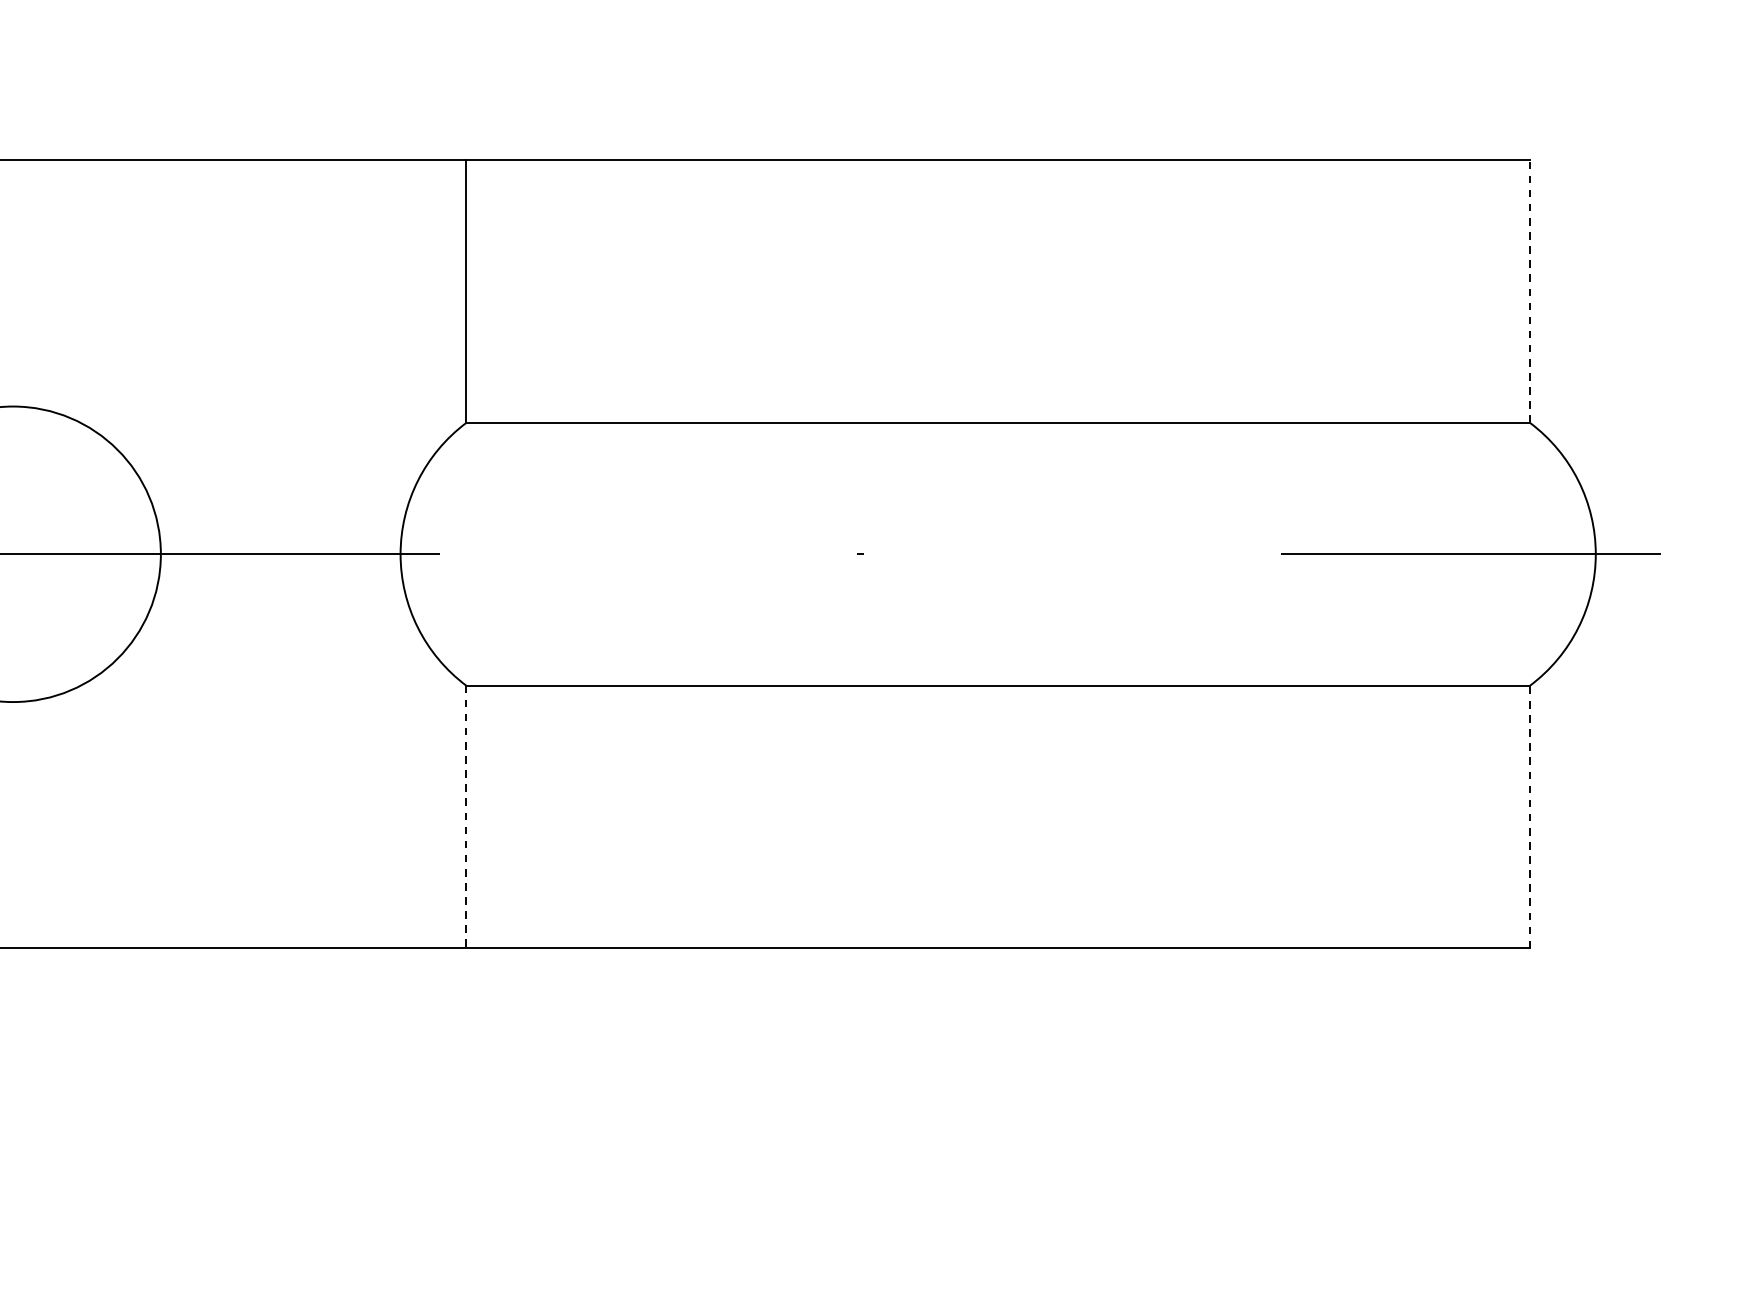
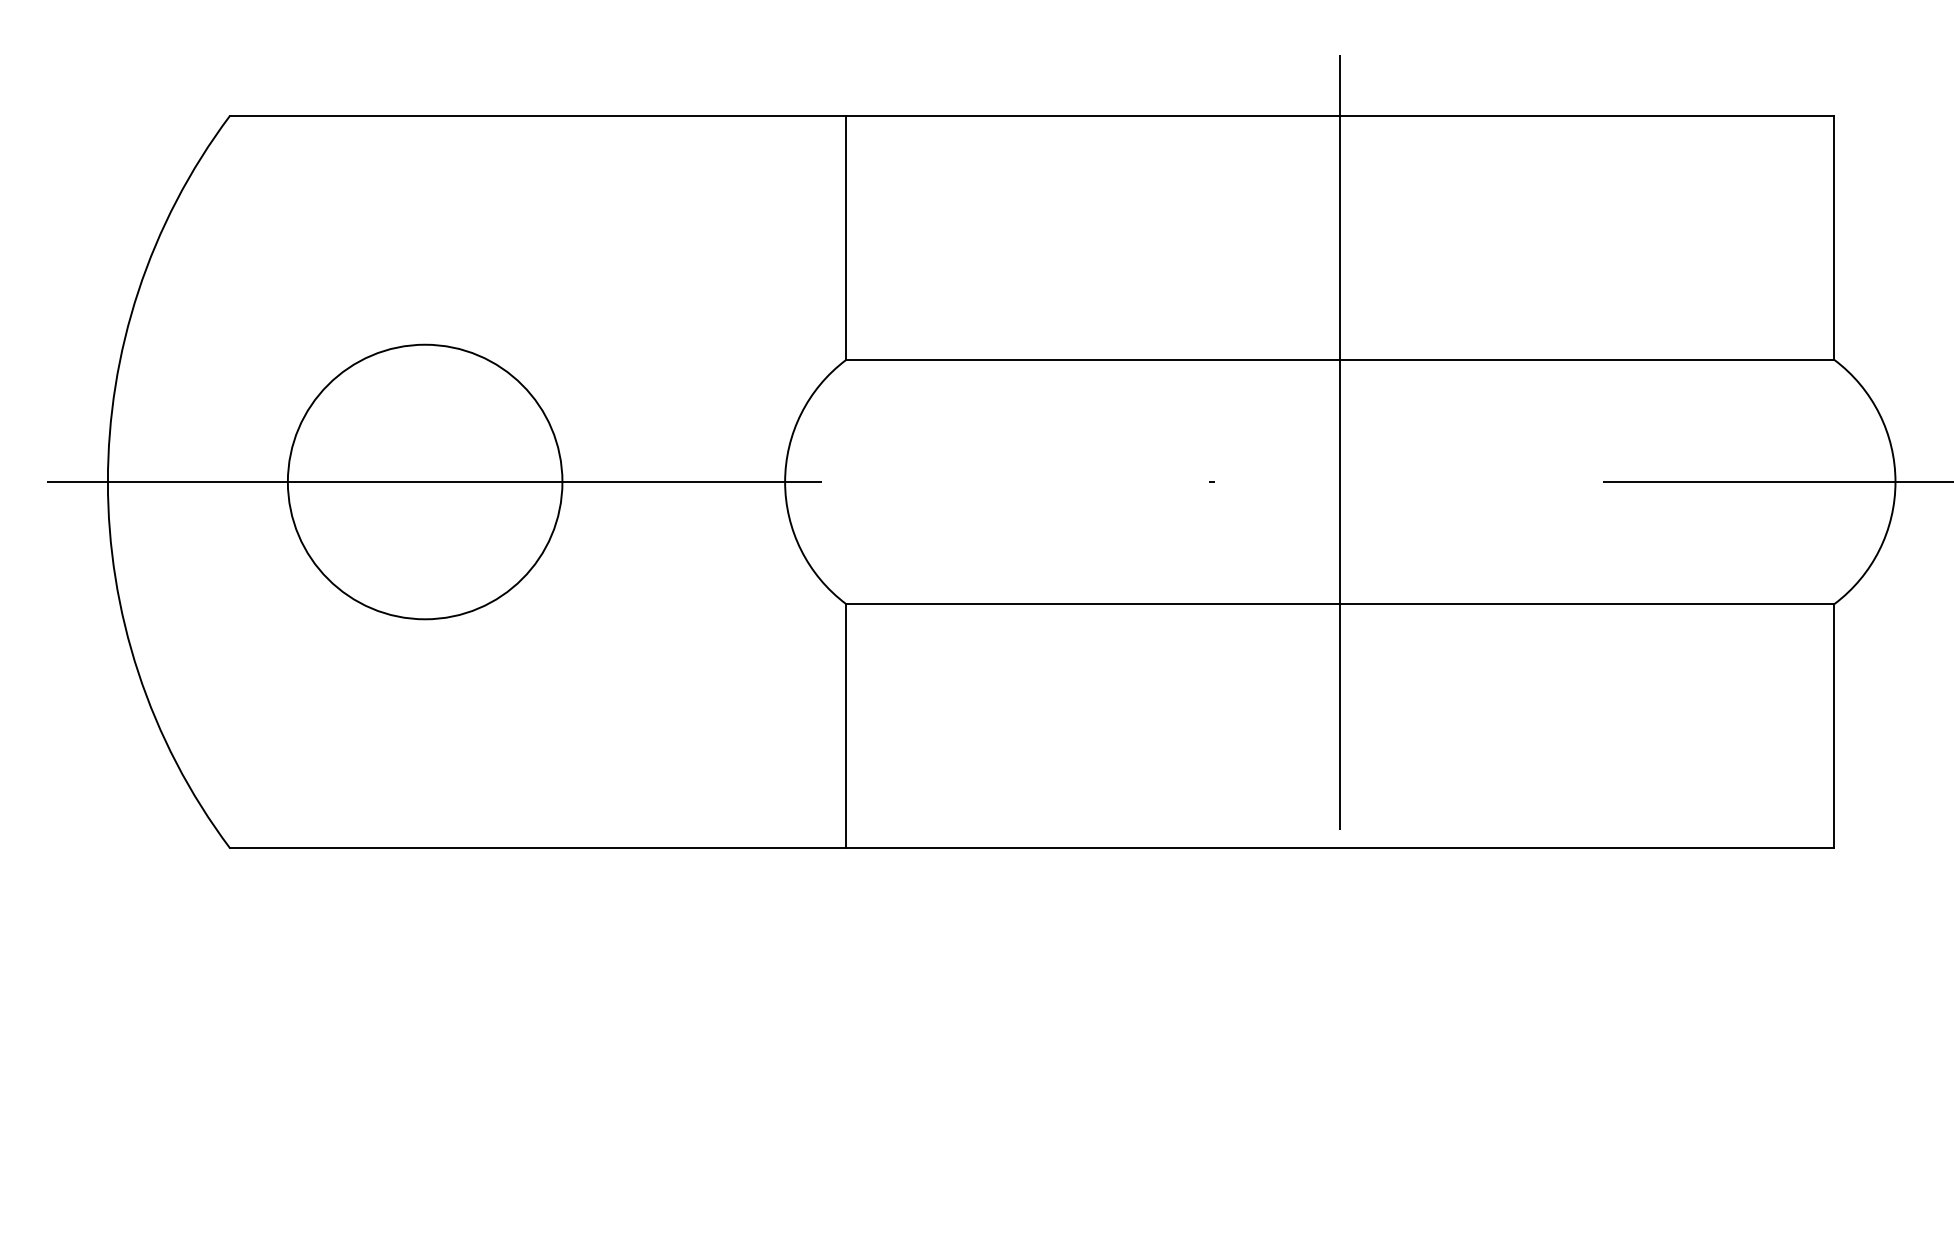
line: (1530, 291) -> (1834, 237), dashed -> solid
line: (998, 553) -> (1340, 481), added
line: (1530, 816) -> (1834, 725), dashed -> solid
line: (466, 817) -> (846, 726), dashed -> solid

